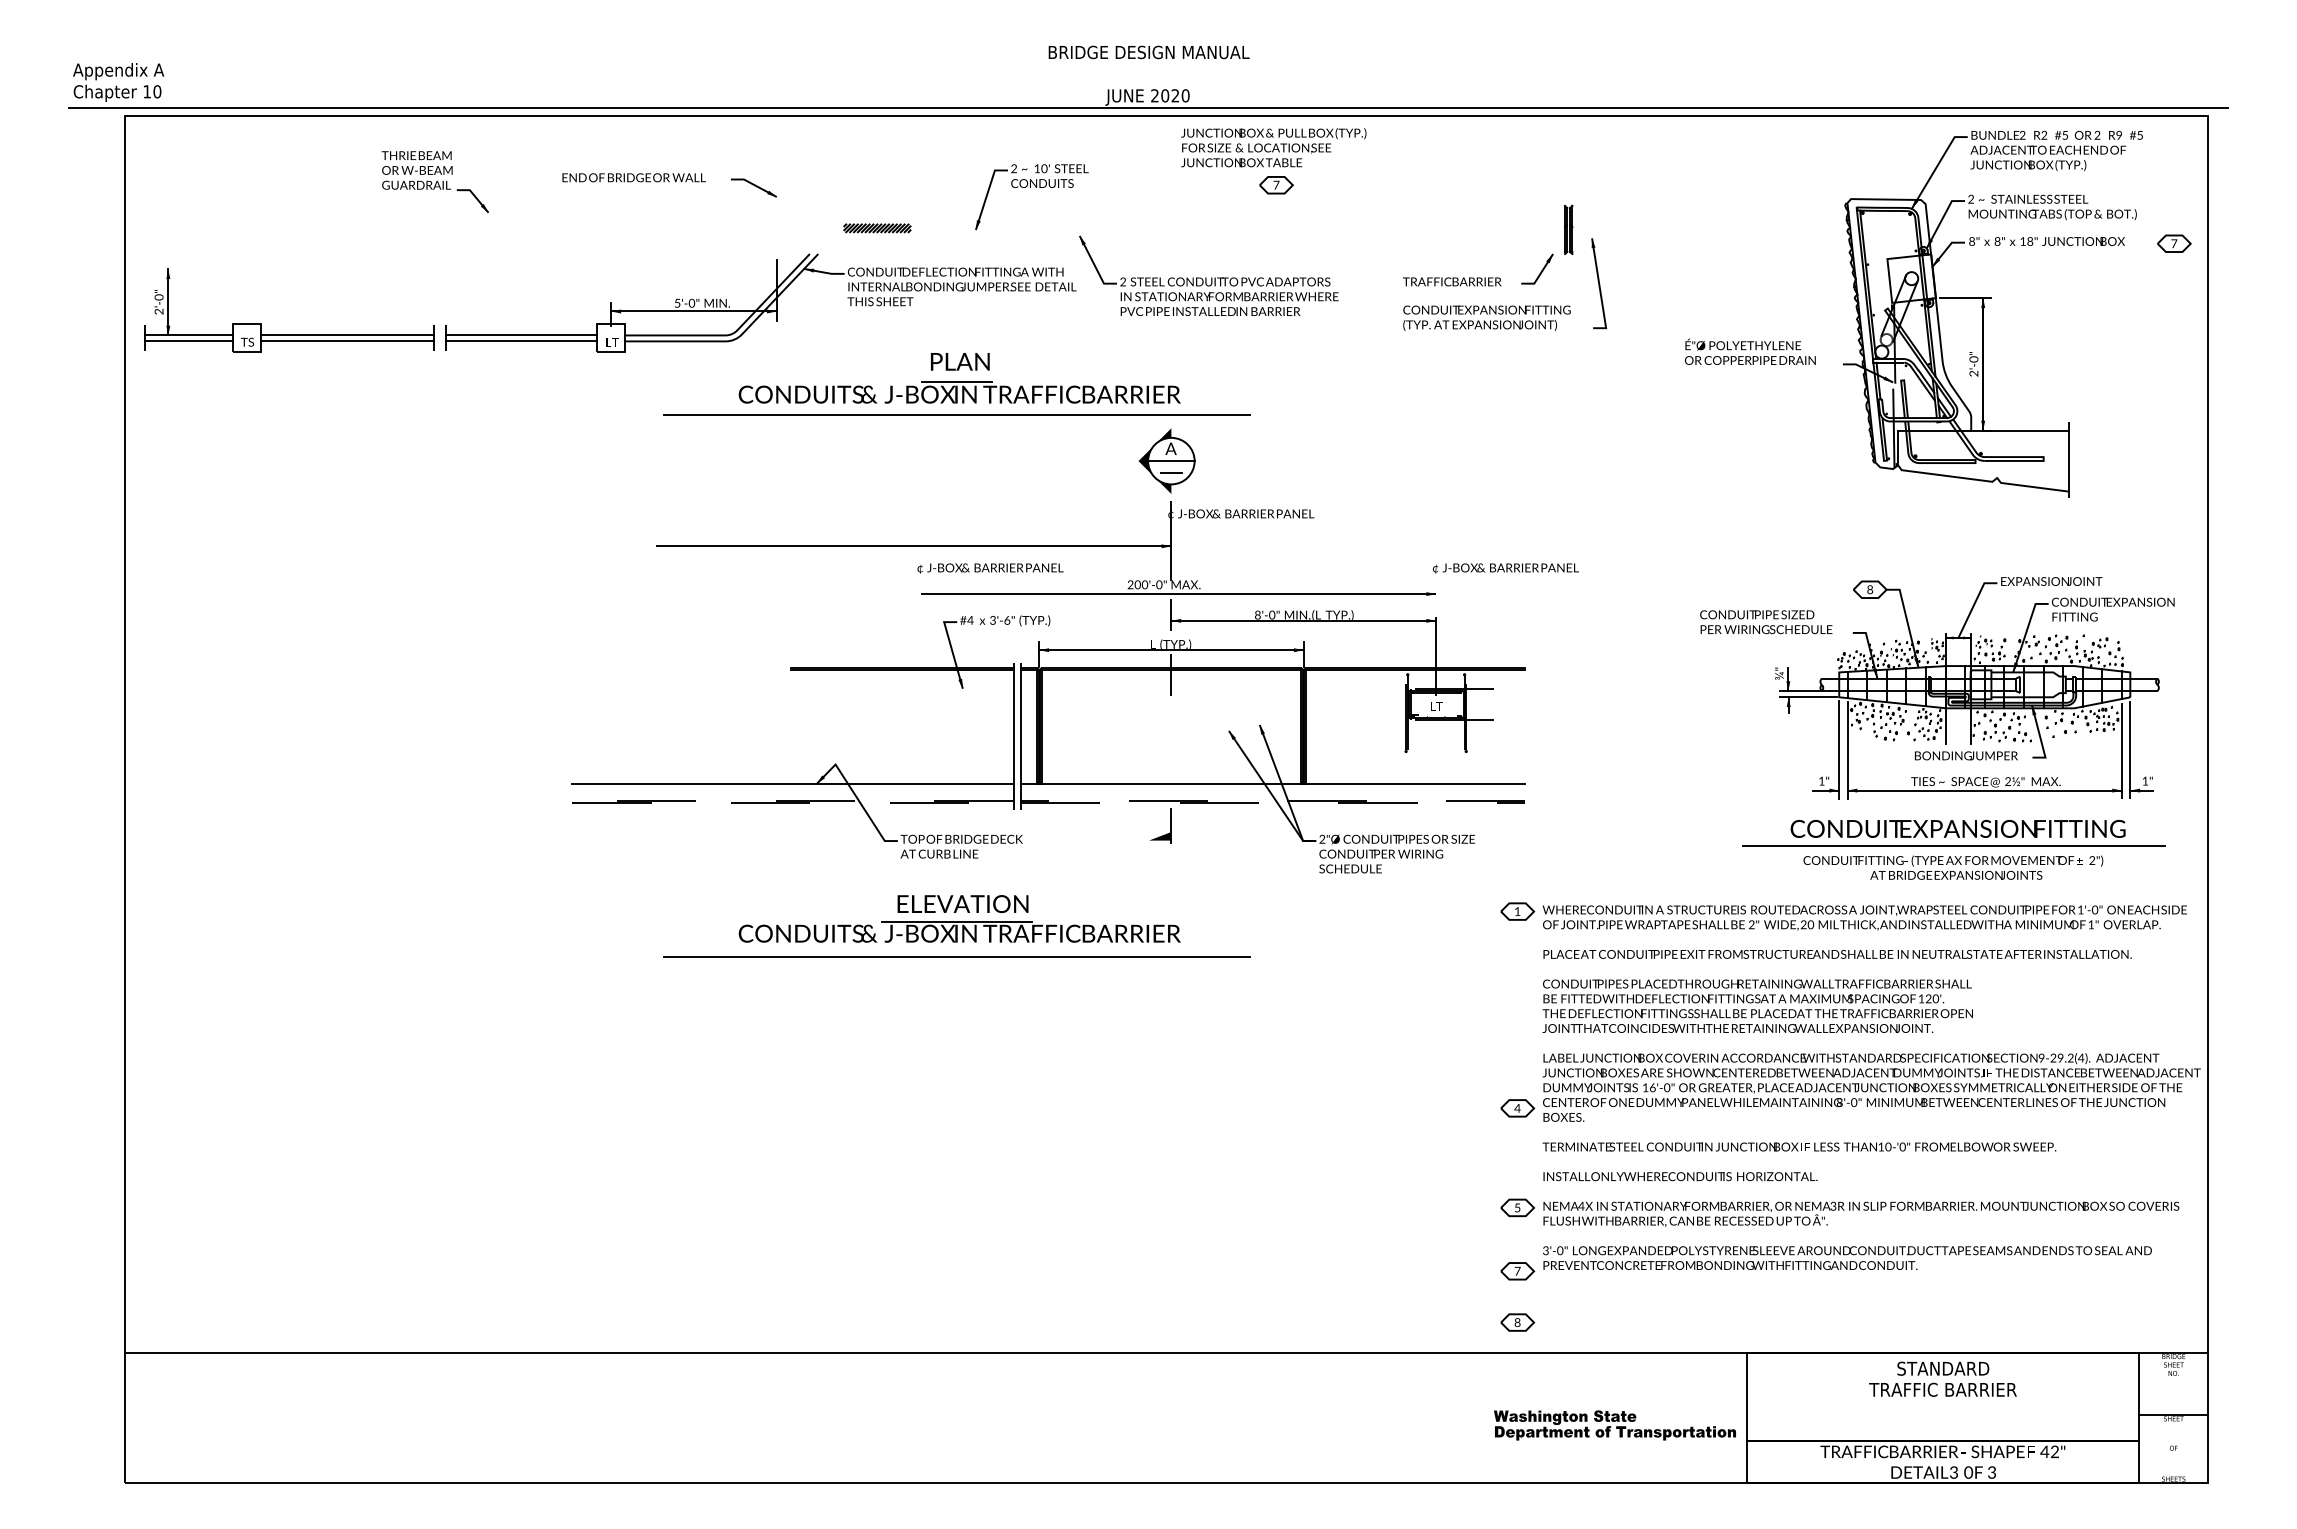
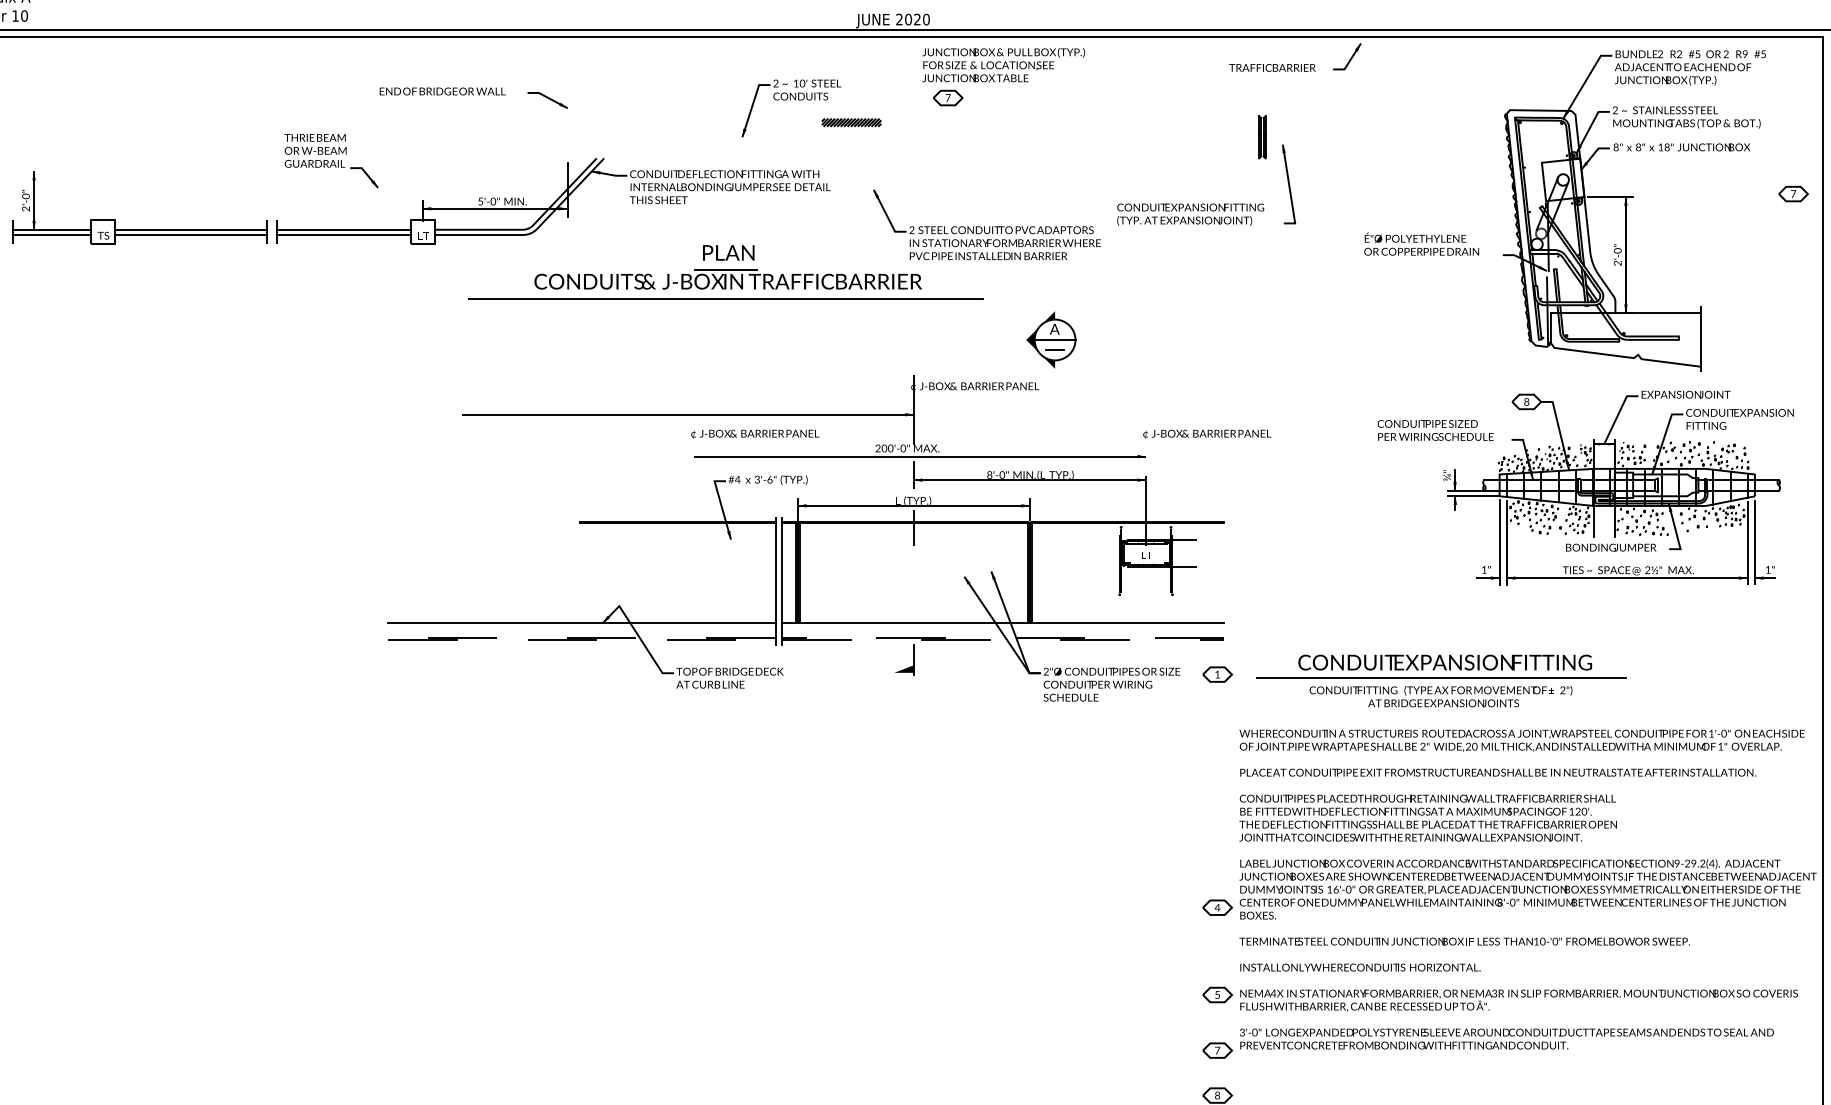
part: (434, 182) -> (330, 161), moved
part: (1276, 185) -> (948, 98), moved
part: (877, 228) -> (851, 122), moved
part: (2174, 243) -> (1793, 193), moved
part: (1208, 275) -> (986, 224), moved
part: (1478, 277) -> (1295, 64), moved
part: (1166, 460) -> (1050, 339), moved
part: (1937, 688) -> (1585, 488), moved
part: (1953, 849) -> (1441, 680), moved
part: (1517, 911) -> (1217, 674), moved
part: (956, 926) -> (725, 748), removed

